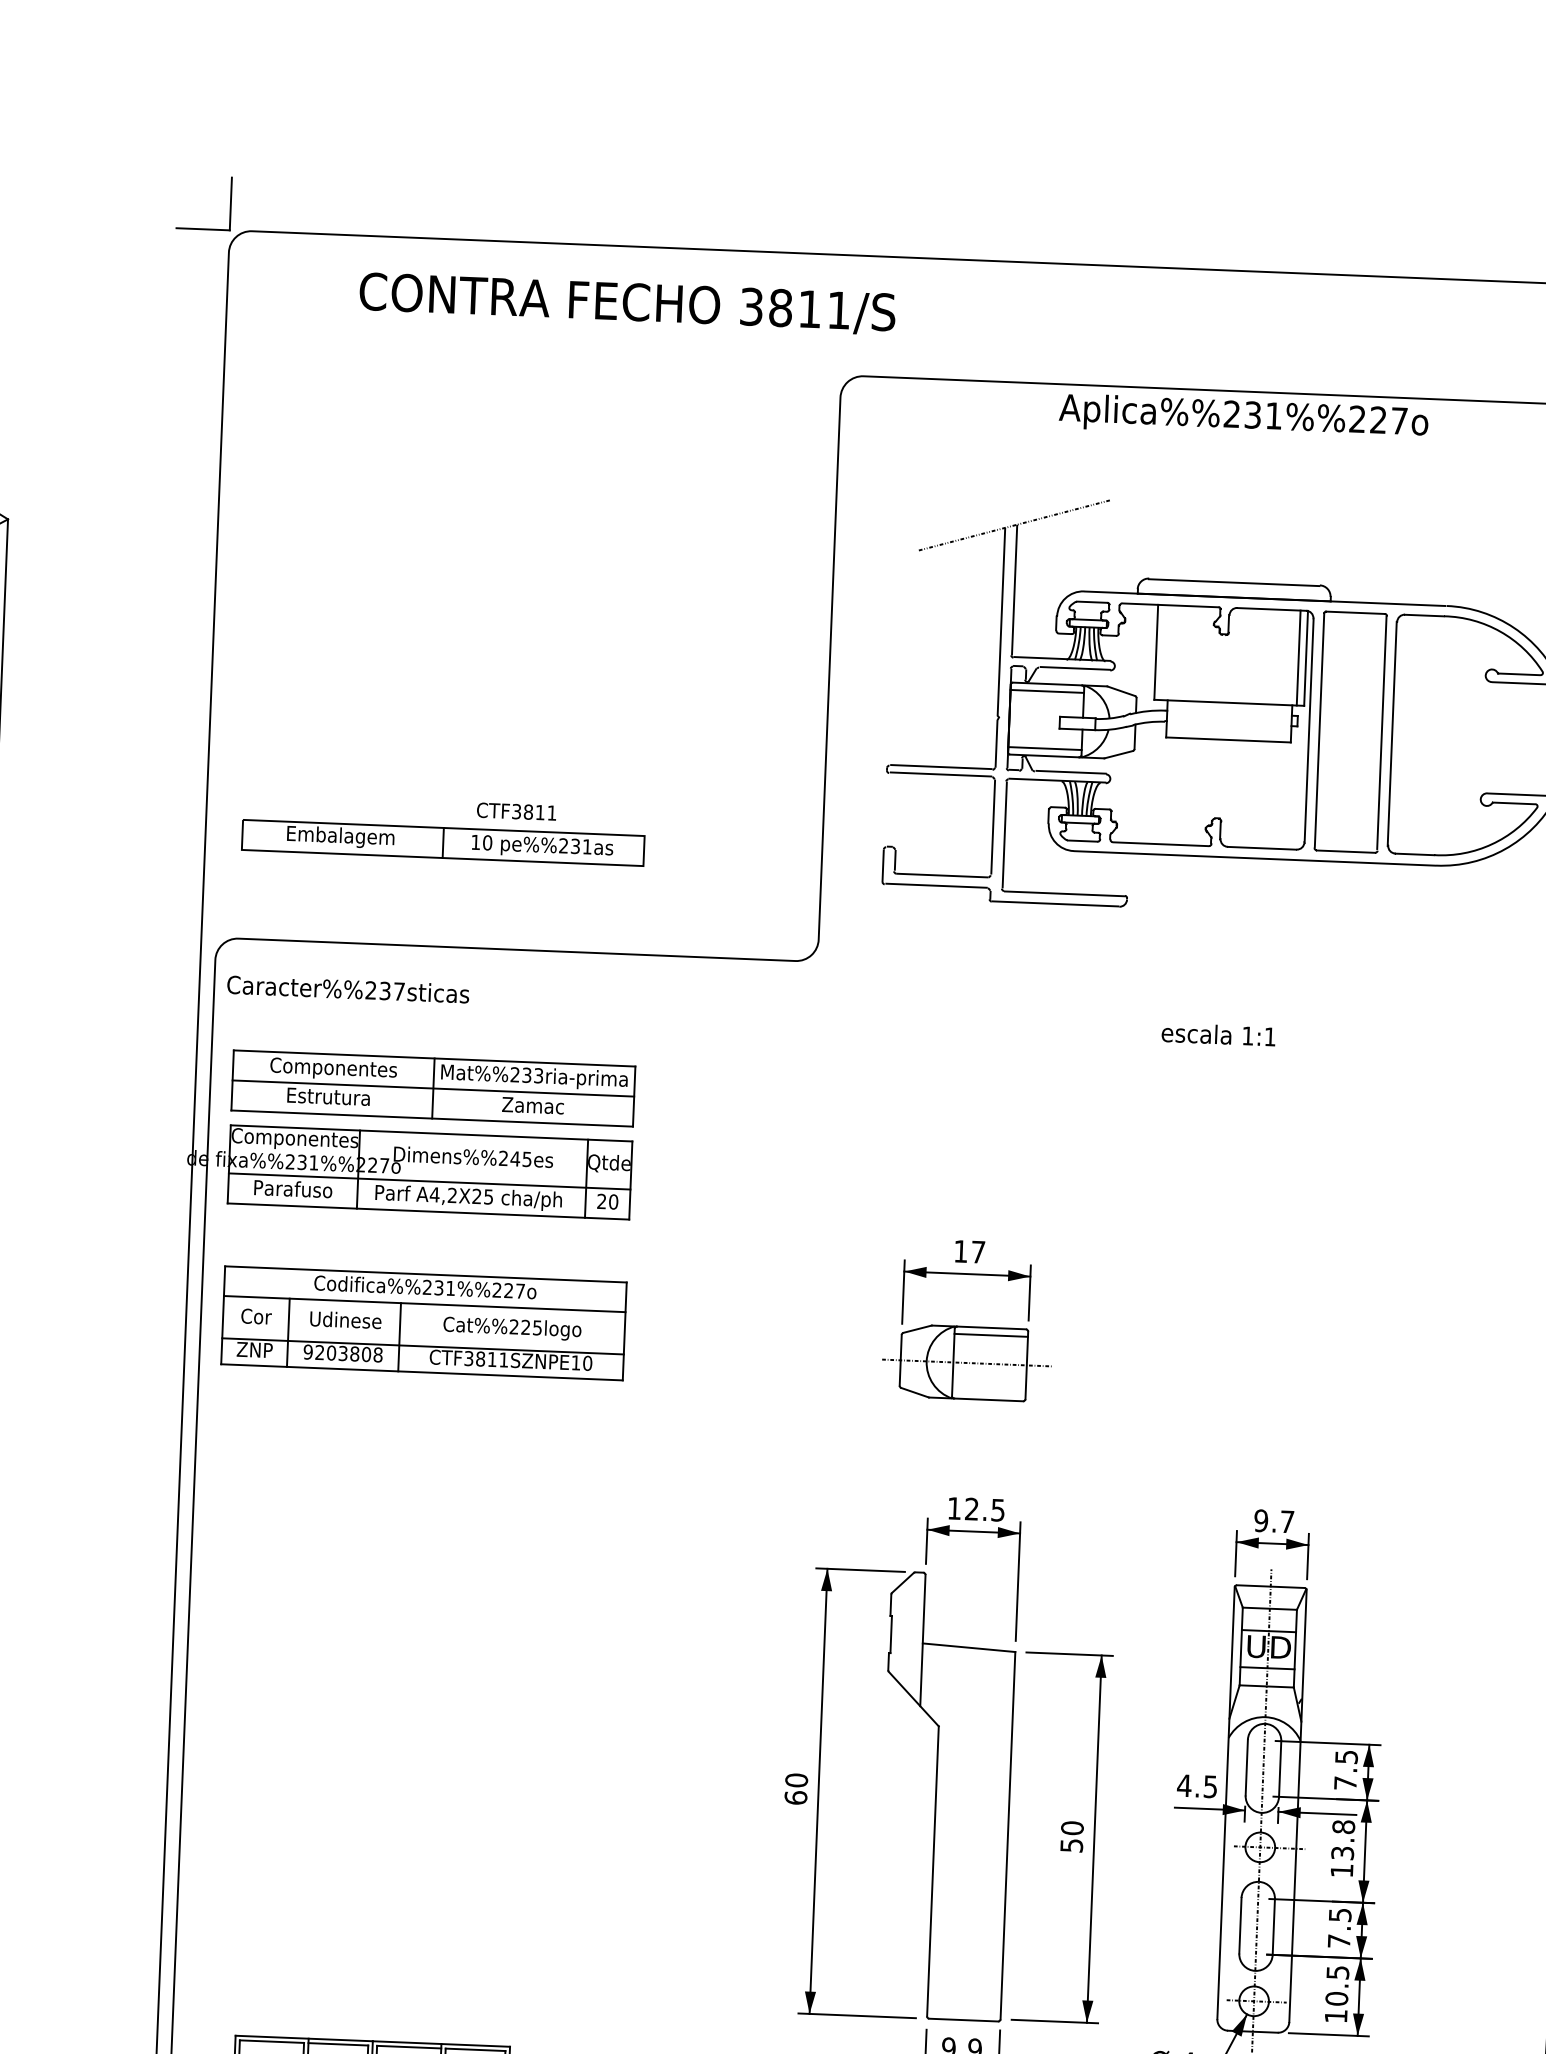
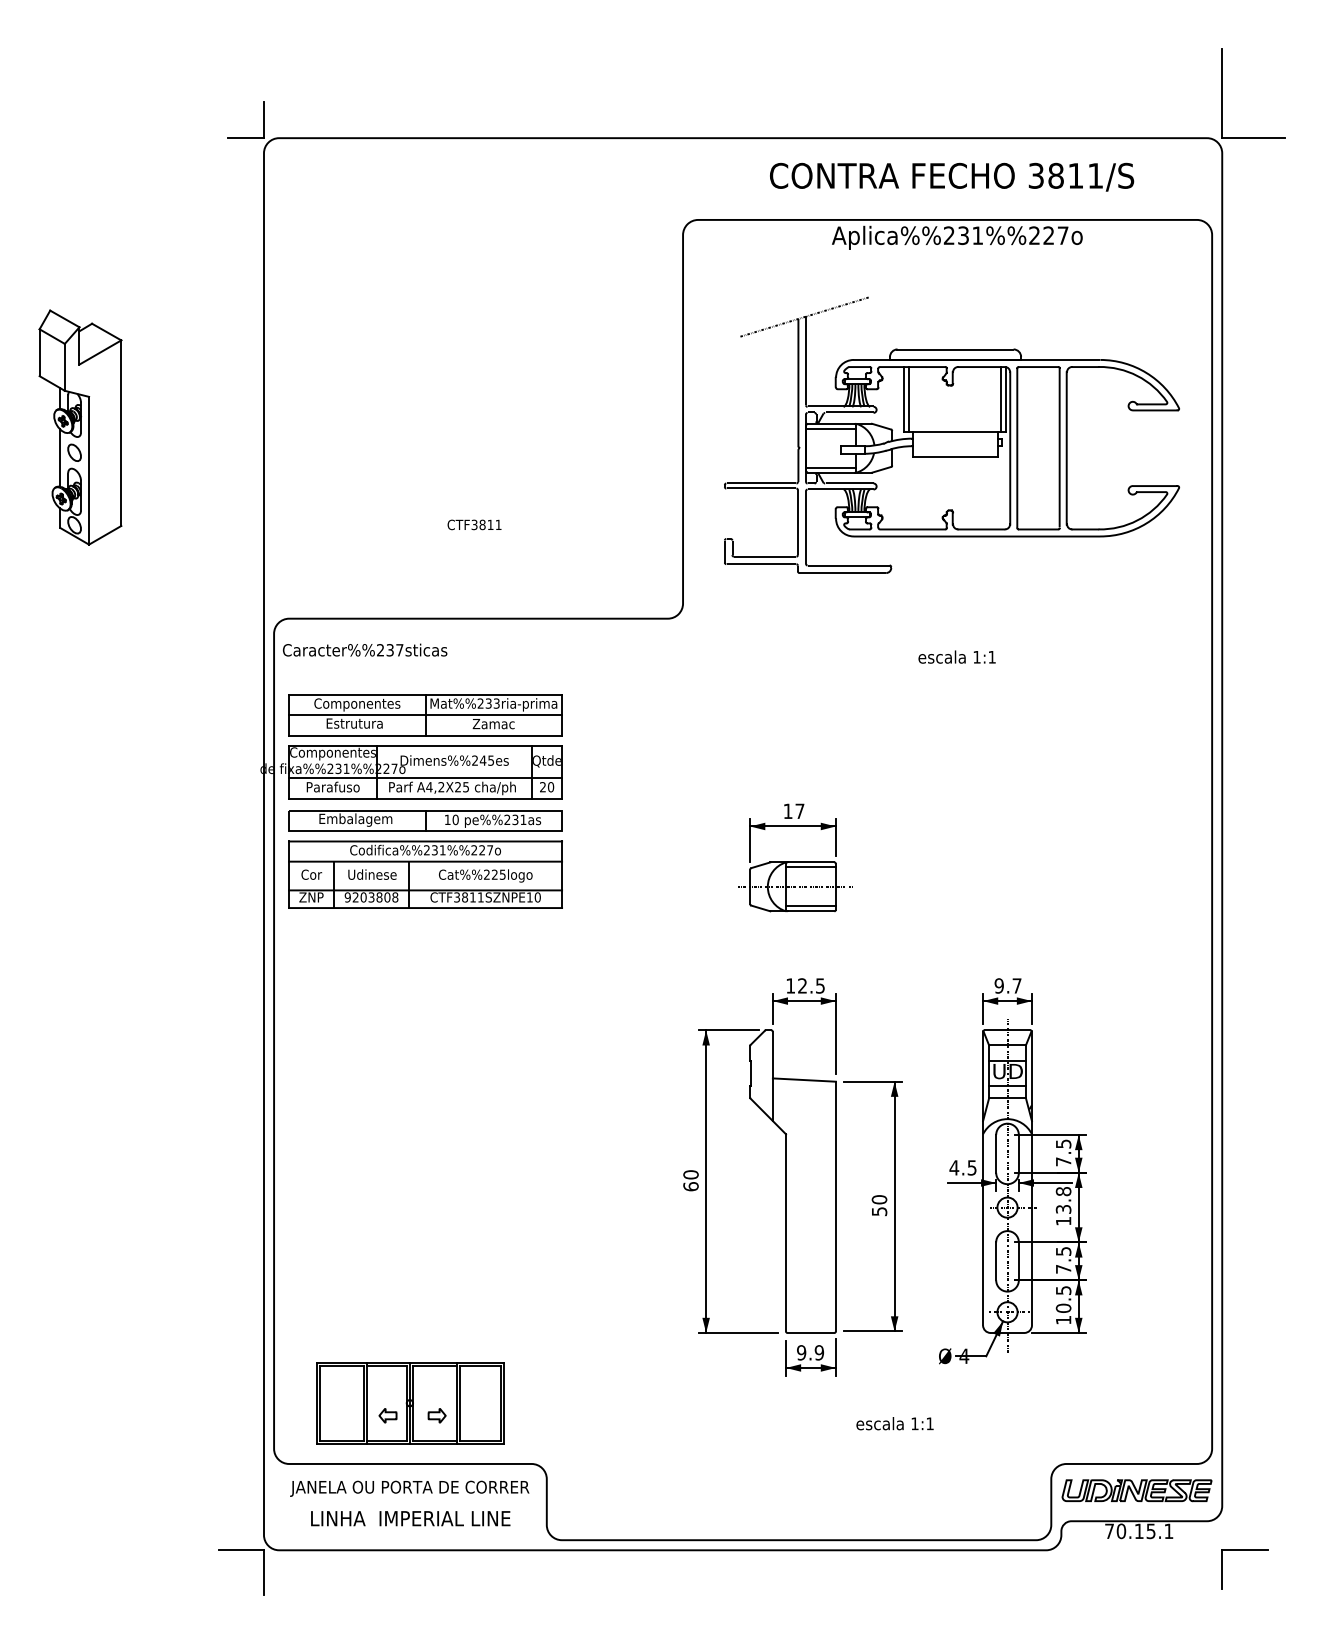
text: (628, 302) -> (952, 176), moved
line: (1163, 652) -> (909, 399), added
part: (443, 841) -> (425, 820), moved
line: (988, 1392) -> (810, 906), added

